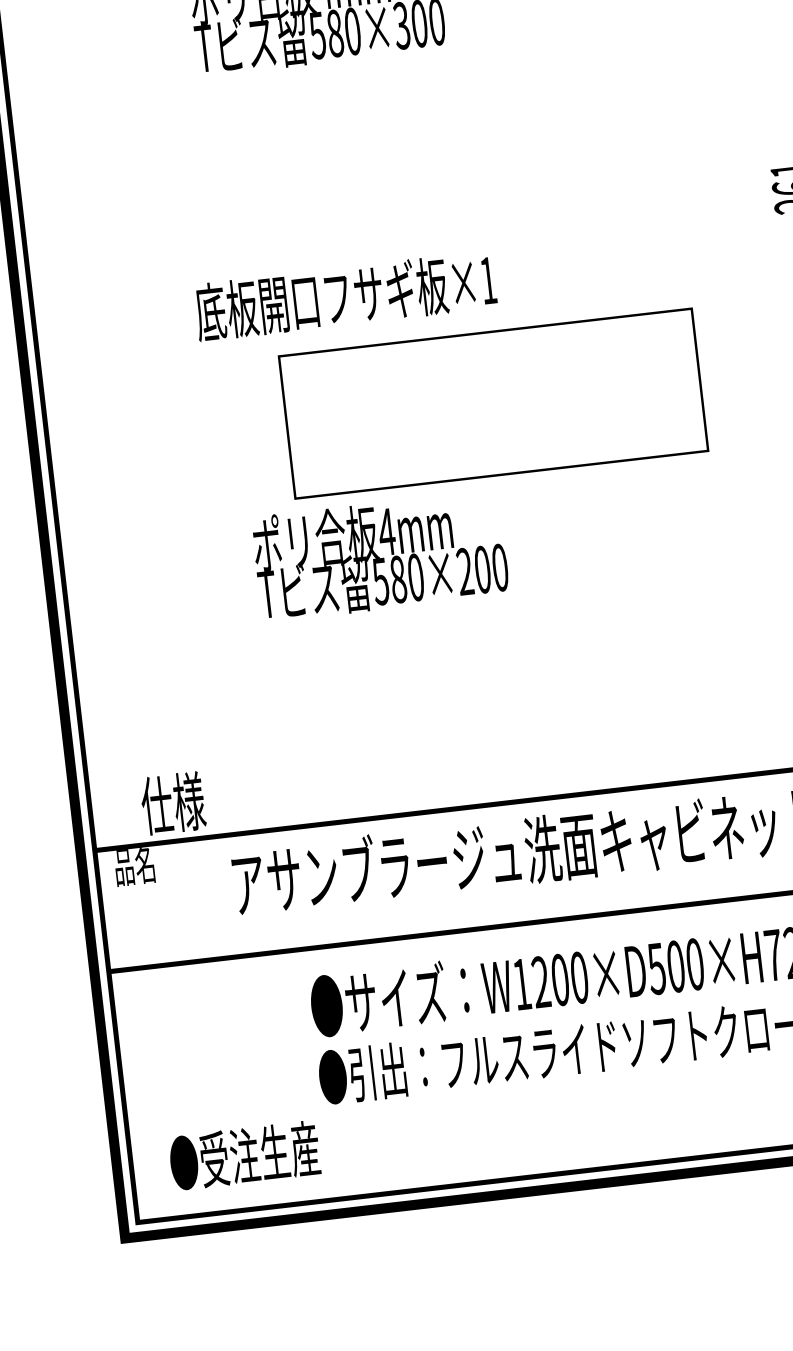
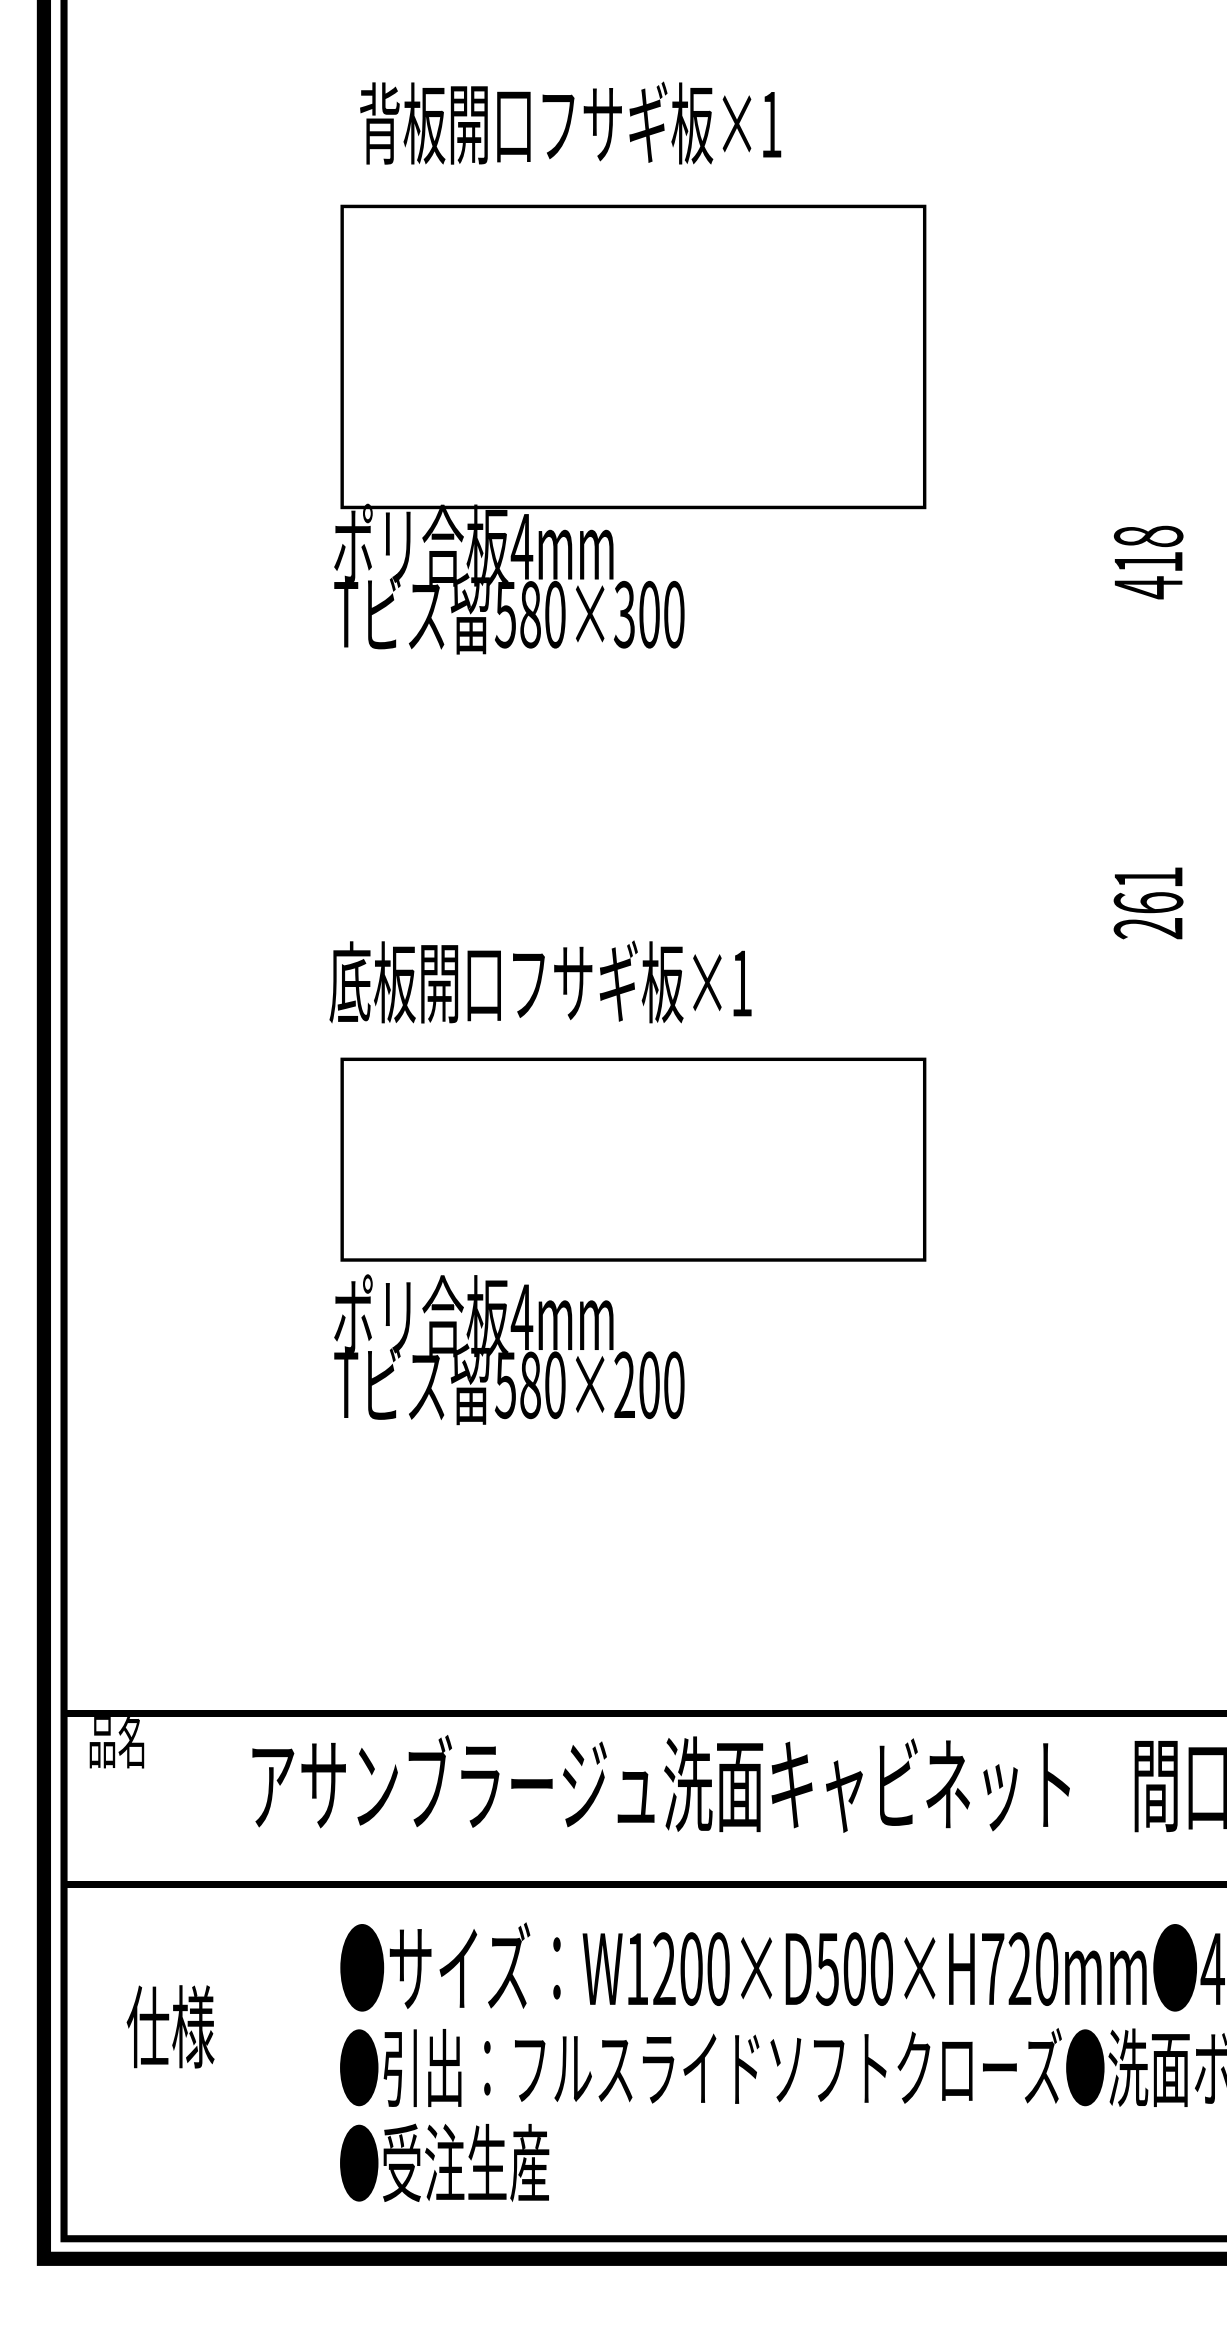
text: (345, 295) -> (540, 981), moved
part: (493, 403) -> (633, 1159), moved
text: (172, 803) -> (170, 2026), moved
text: (244, 1155) -> (444, 2162), moved

